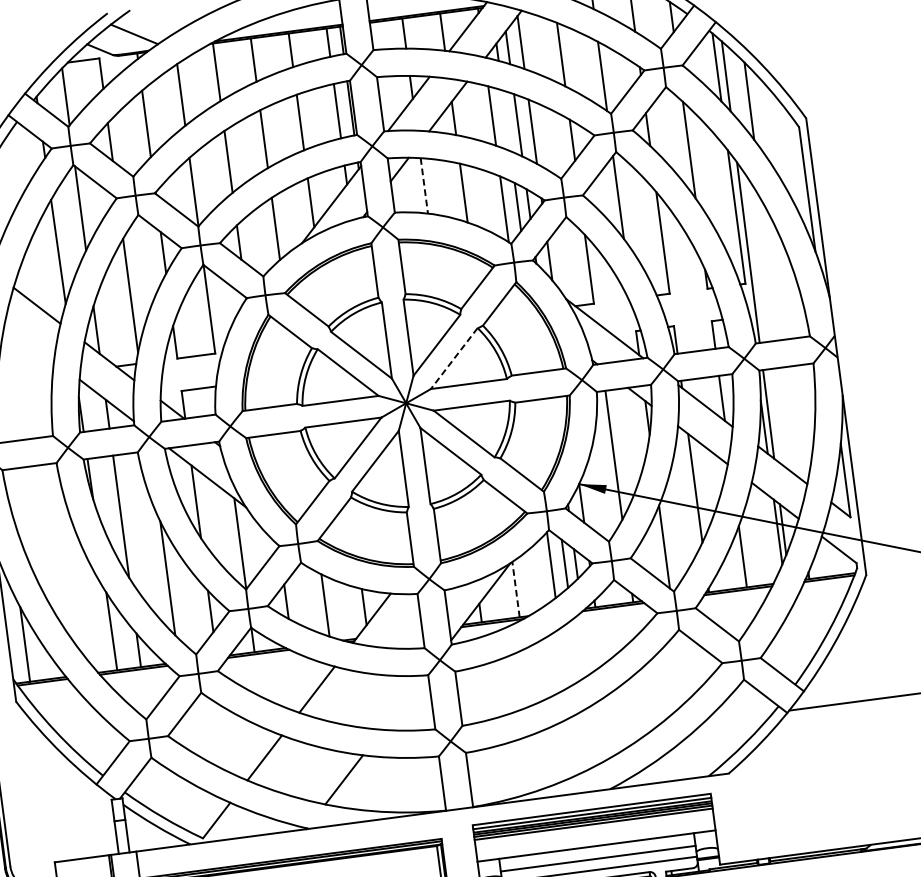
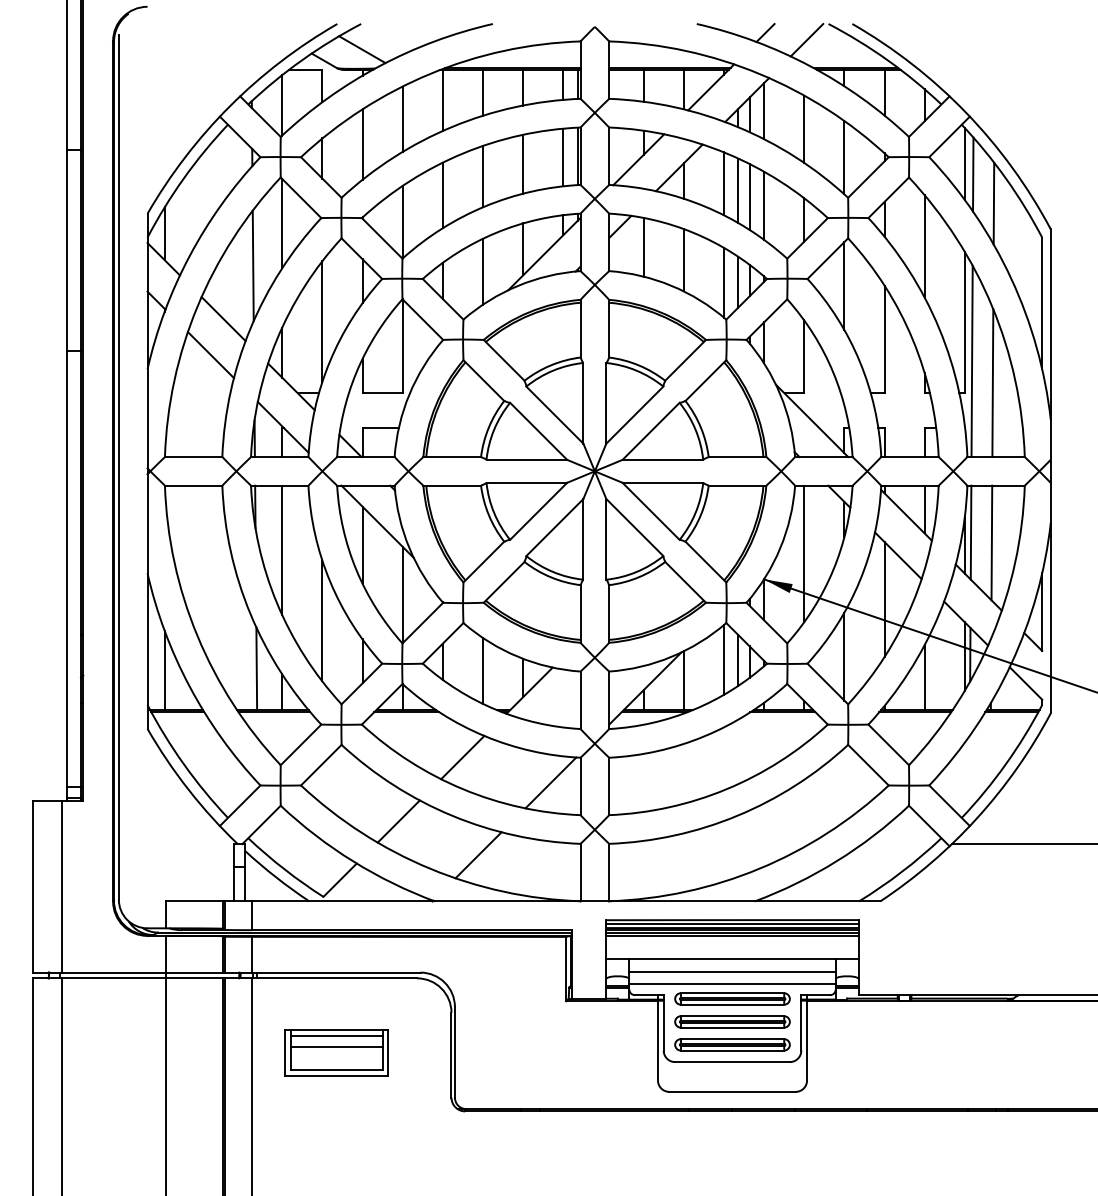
line: (506, 120) -> (738, 190), added
line: (424, 186) -> (643, 247), dashed -> solid
line: (770, 271) -> (992, 383), added
line: (29, 341) -> (210, 355), added
line: (453, 358) -> (650, 431), dashed -> solid
line: (789, 421) -> (991, 542), added
line: (515, 589) -> (683, 680), dashed -> solid
line: (402, 702) -> (550, 782), added

